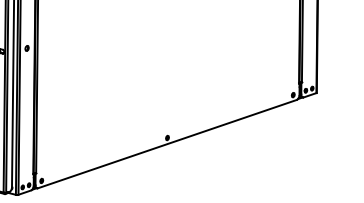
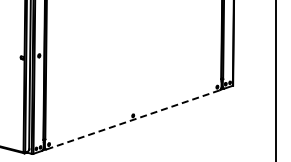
line: (166, 145) -> (132, 120), solid -> dashed

